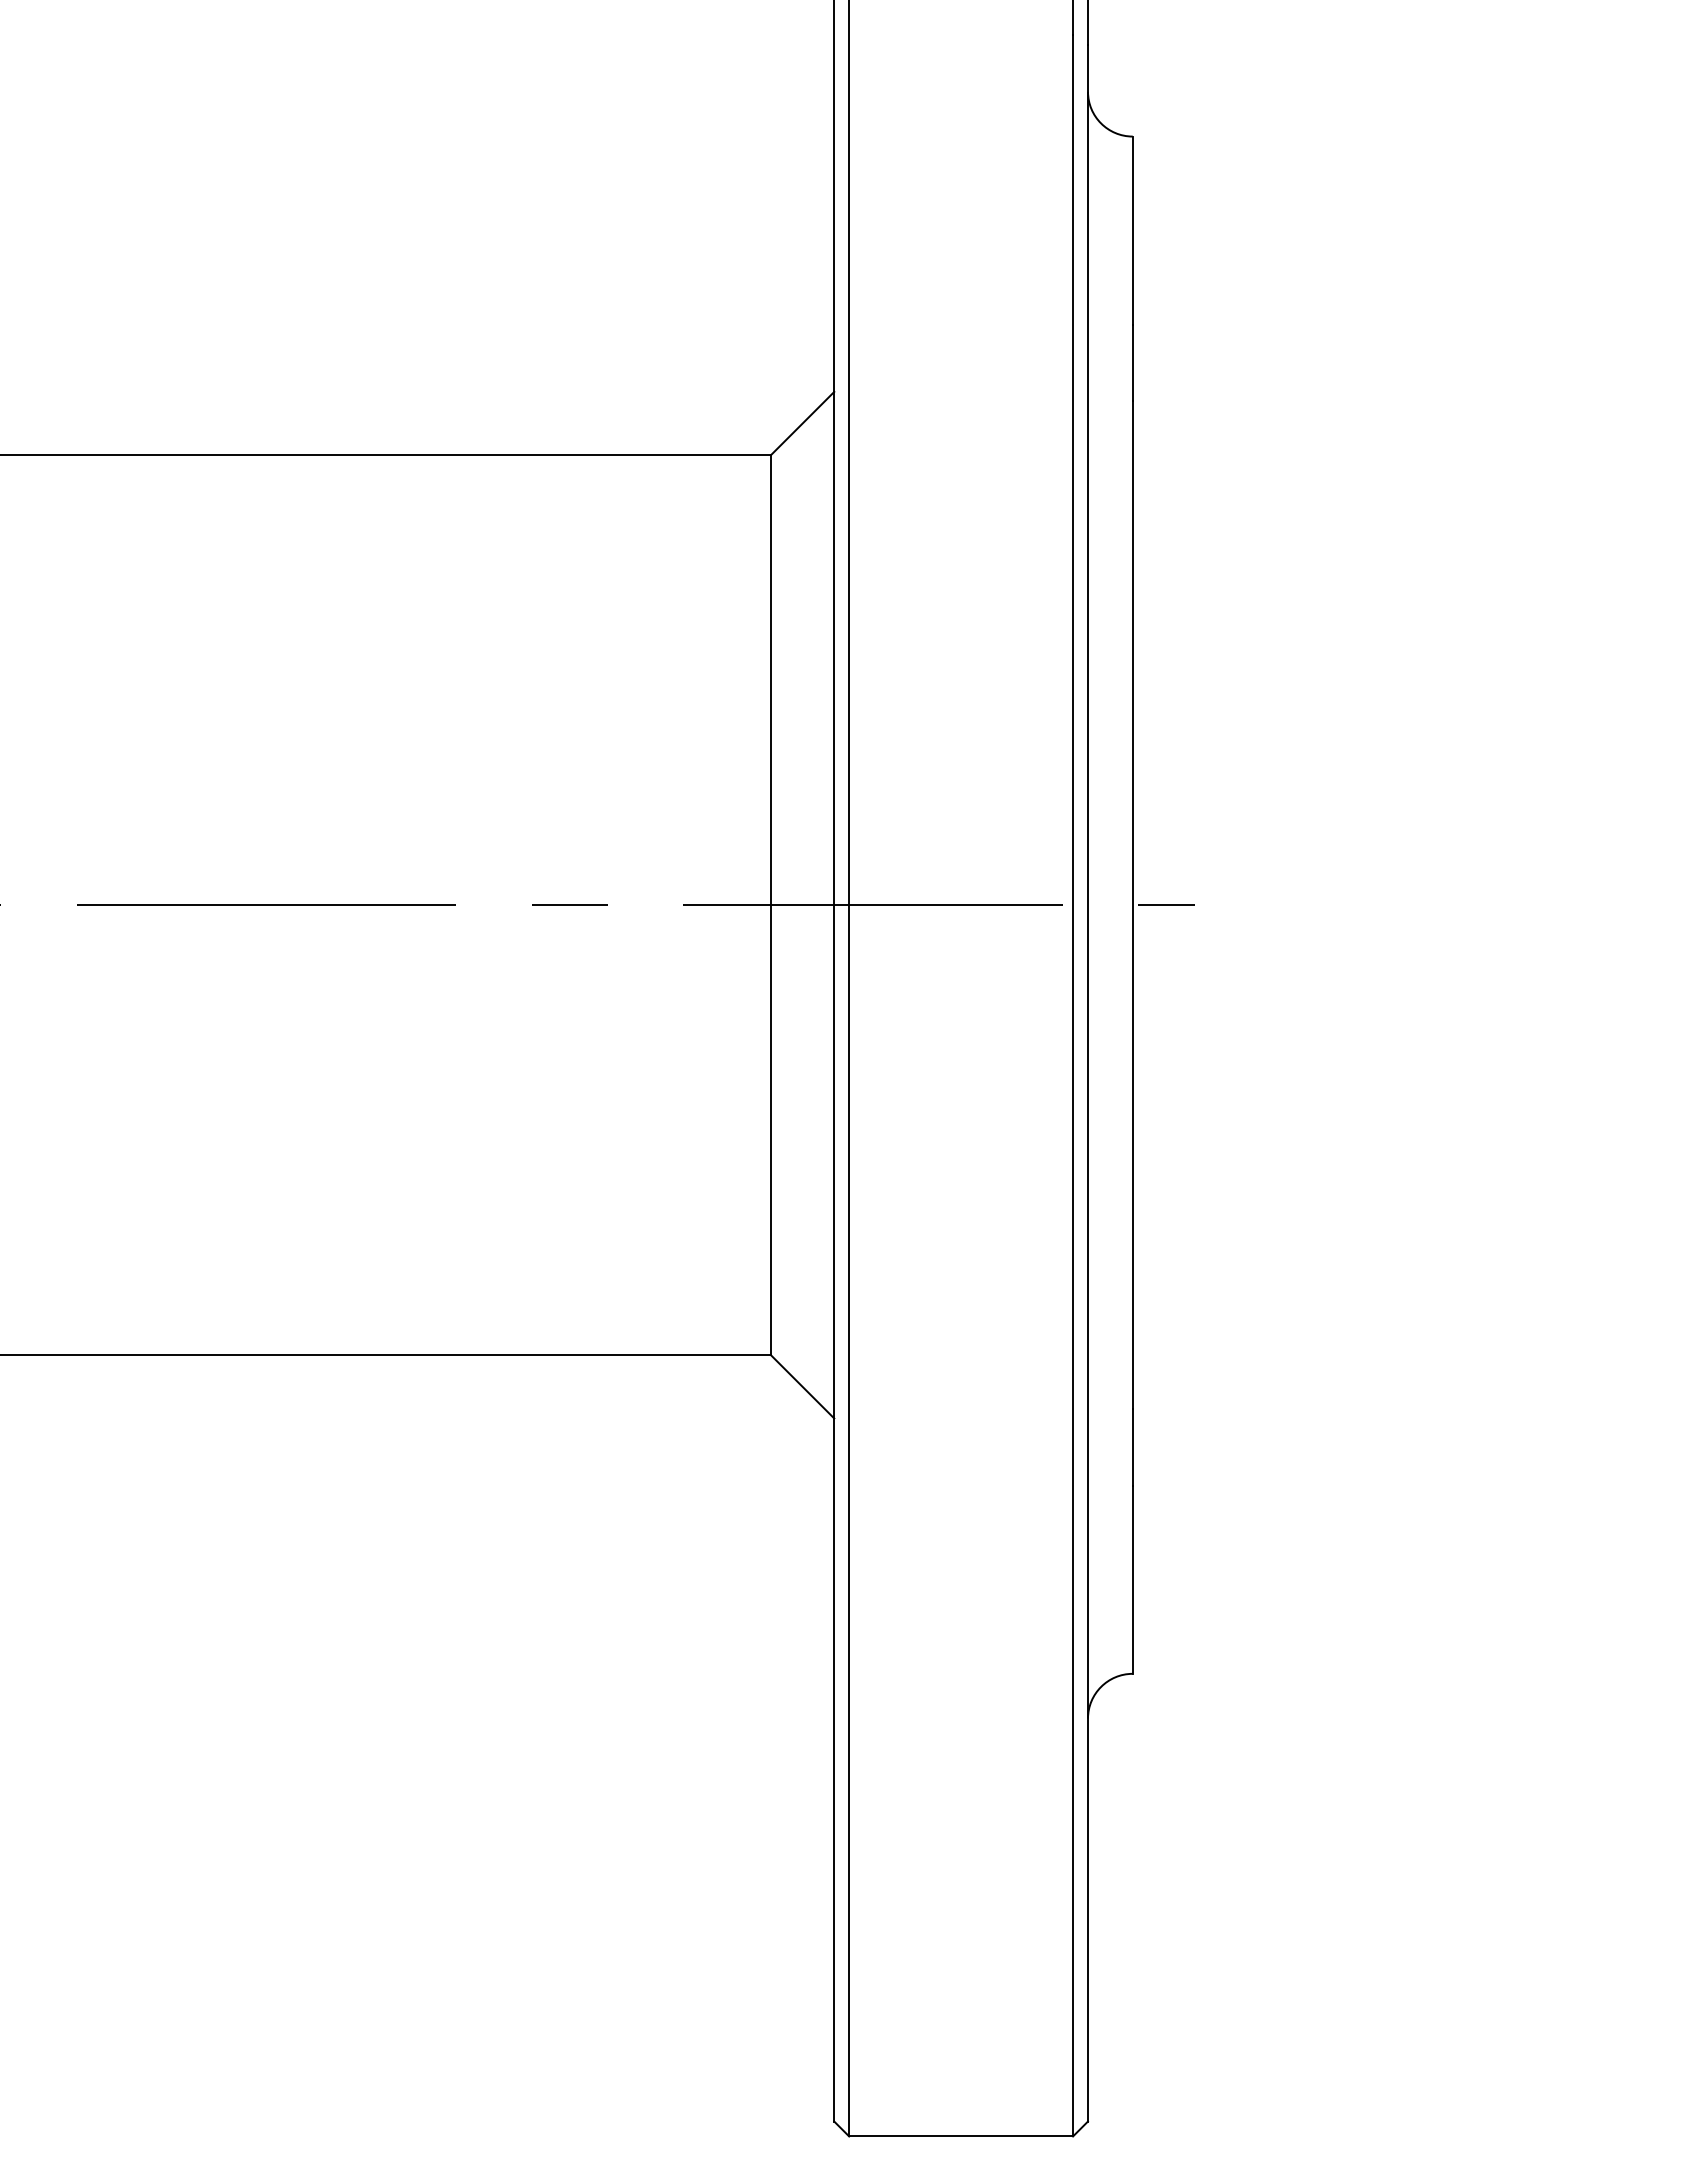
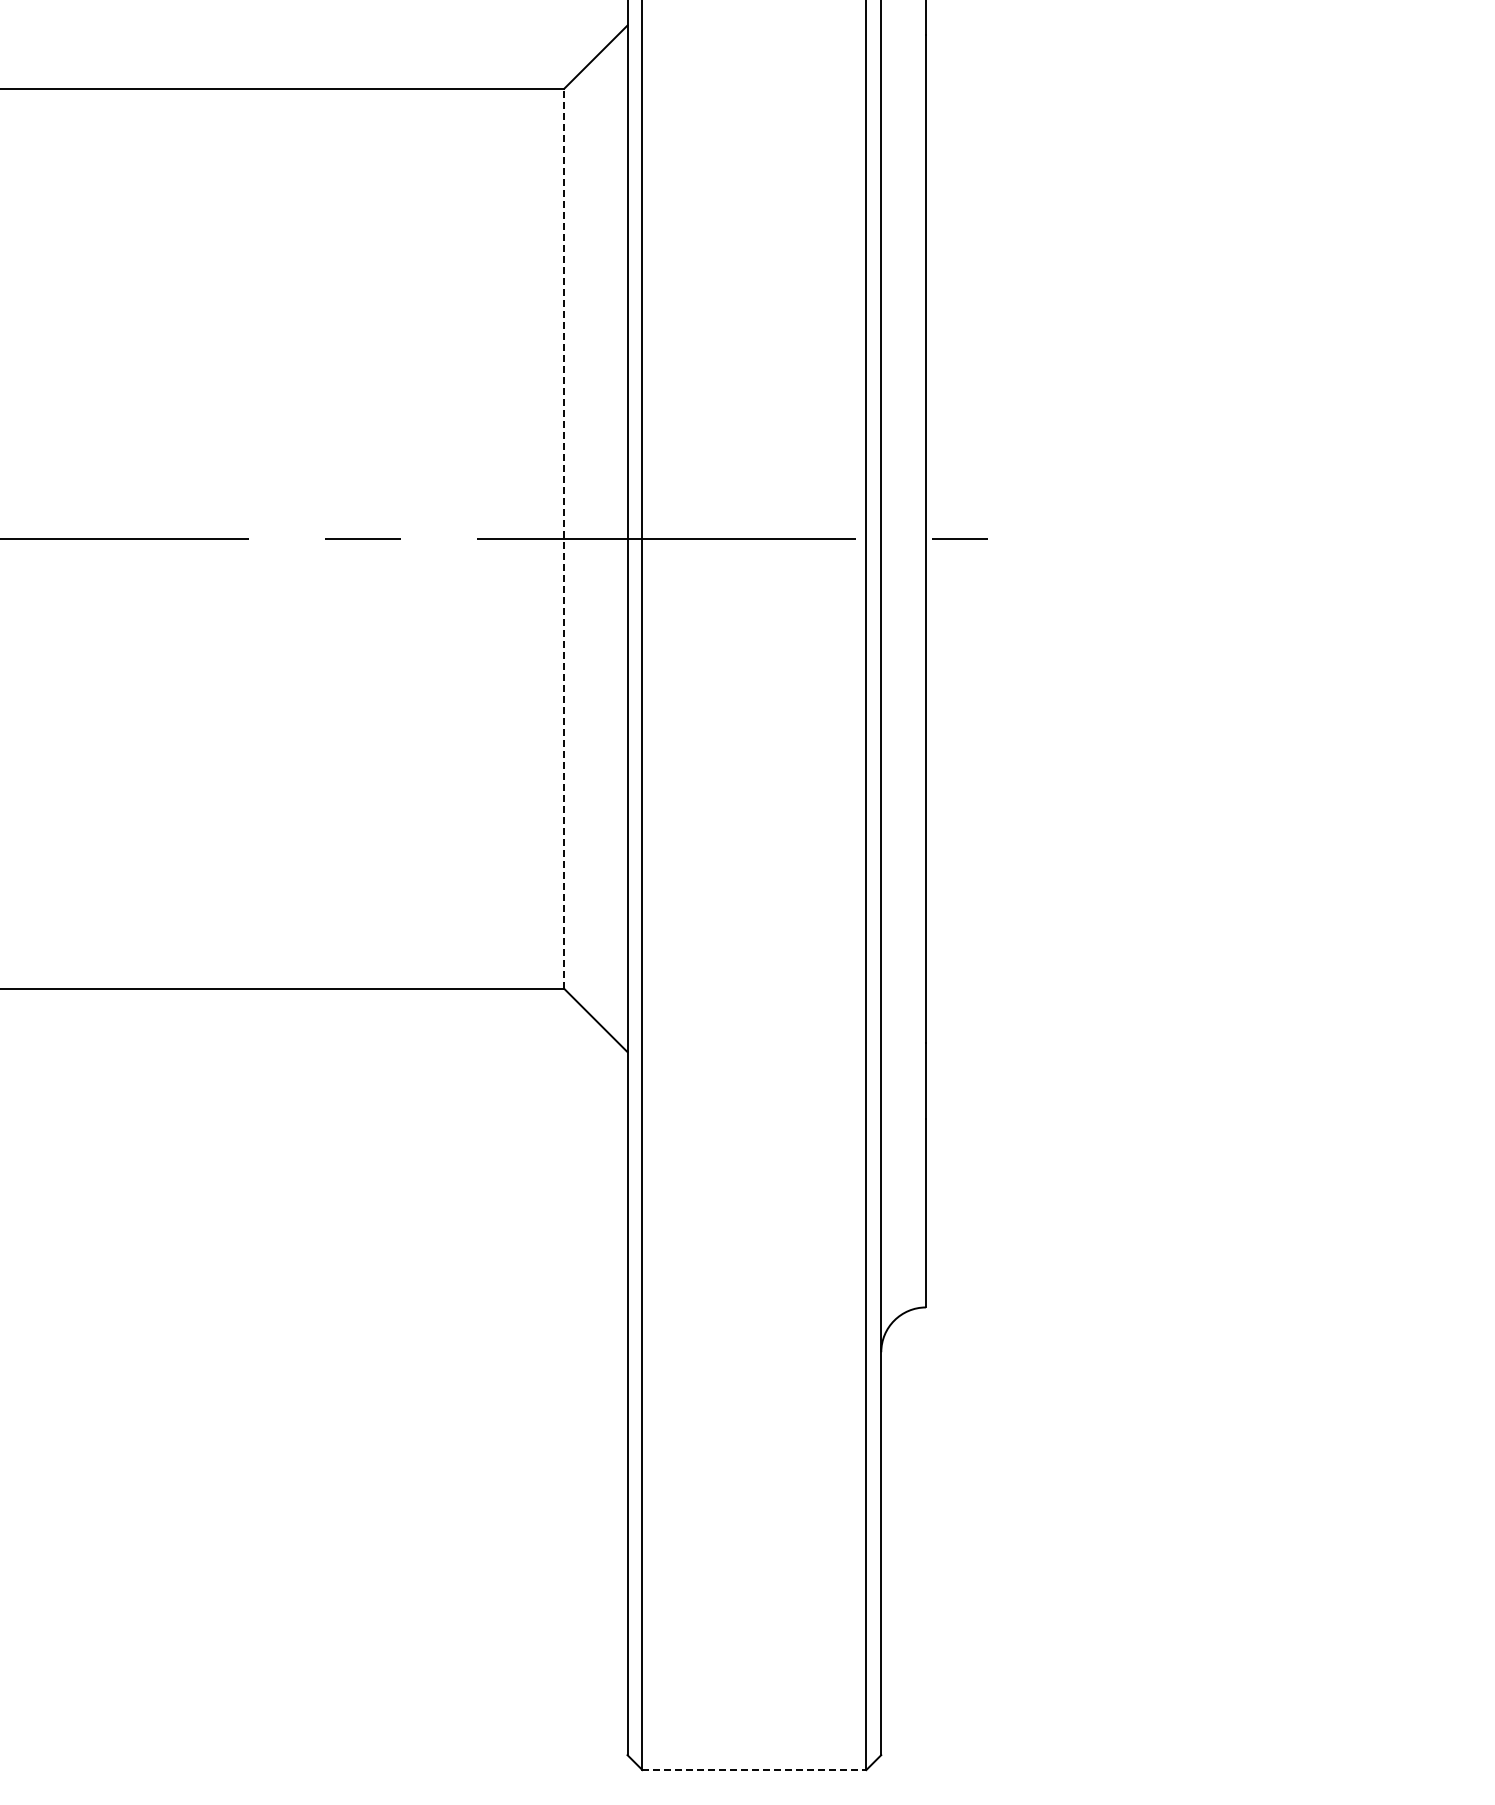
line: (770, 905) -> (563, 539), solid -> dashed
line: (961, 2136) -> (754, 1770), solid -> dashed

